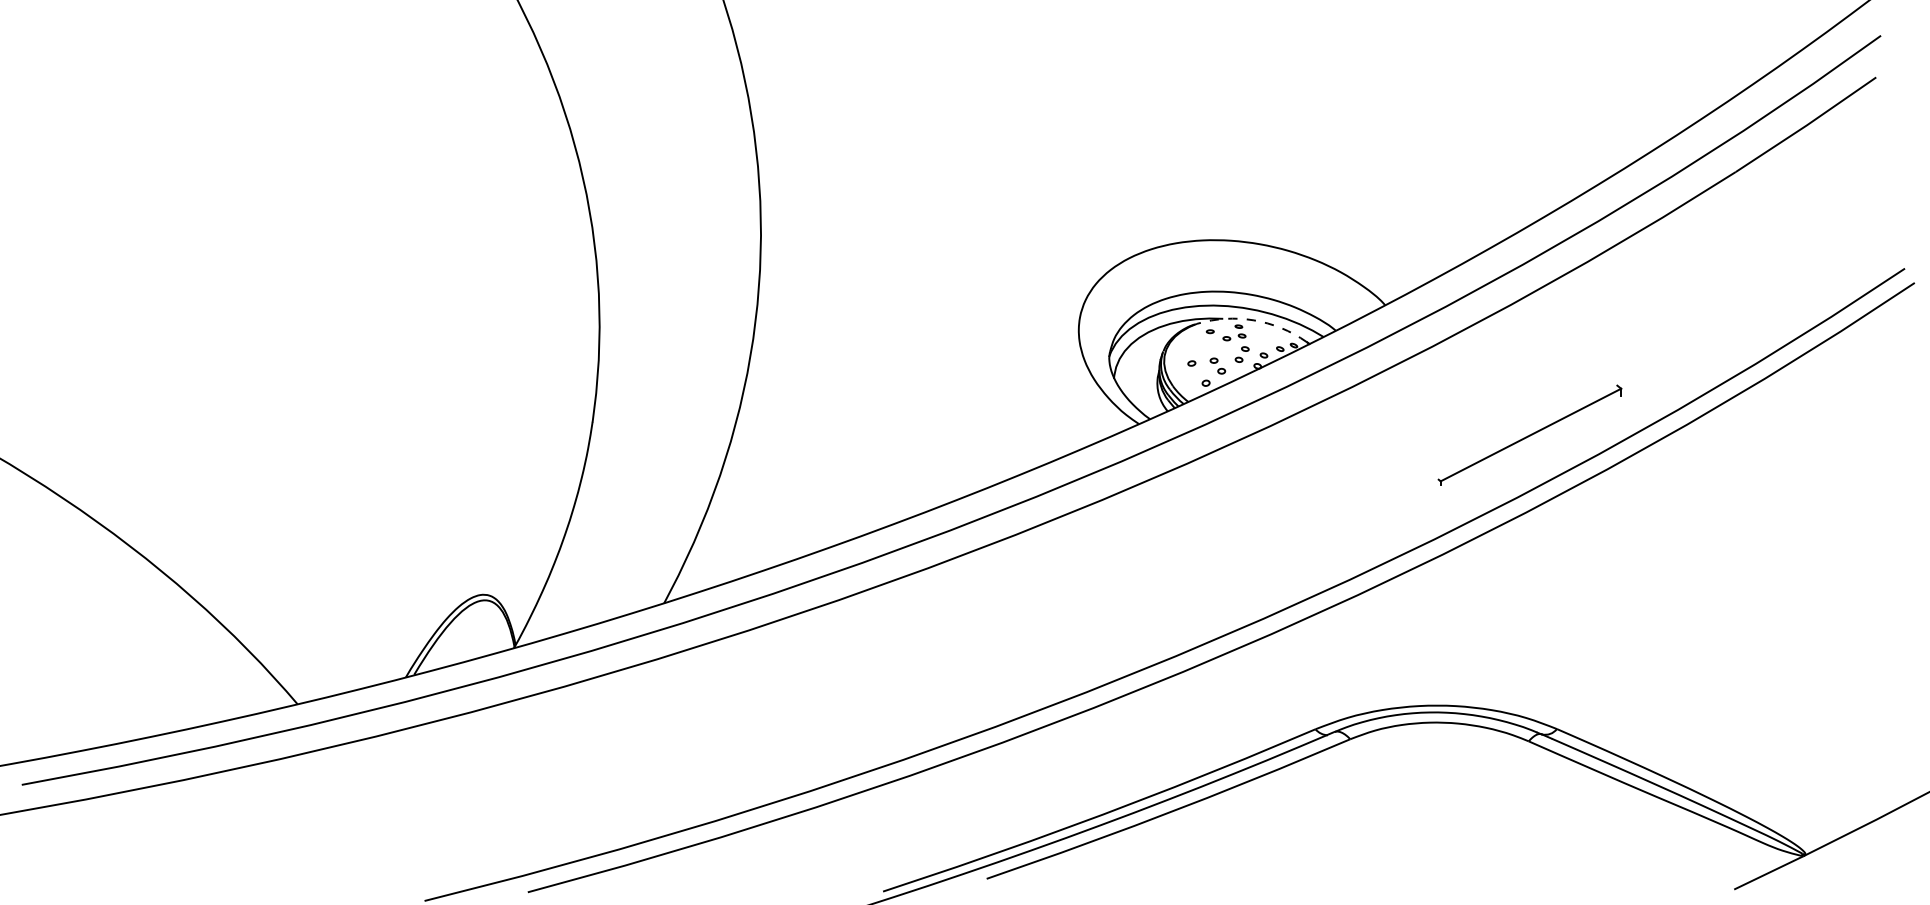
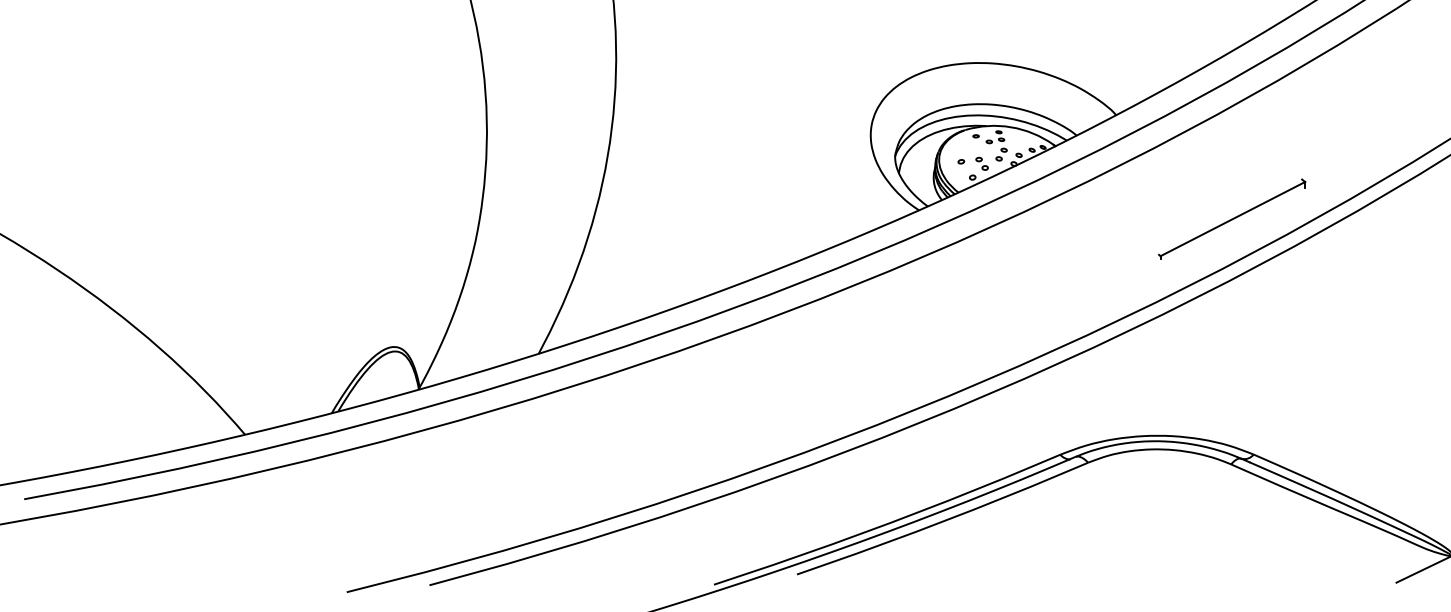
arc: (1253, 320) -> (1010, 127), dashed -> solid

